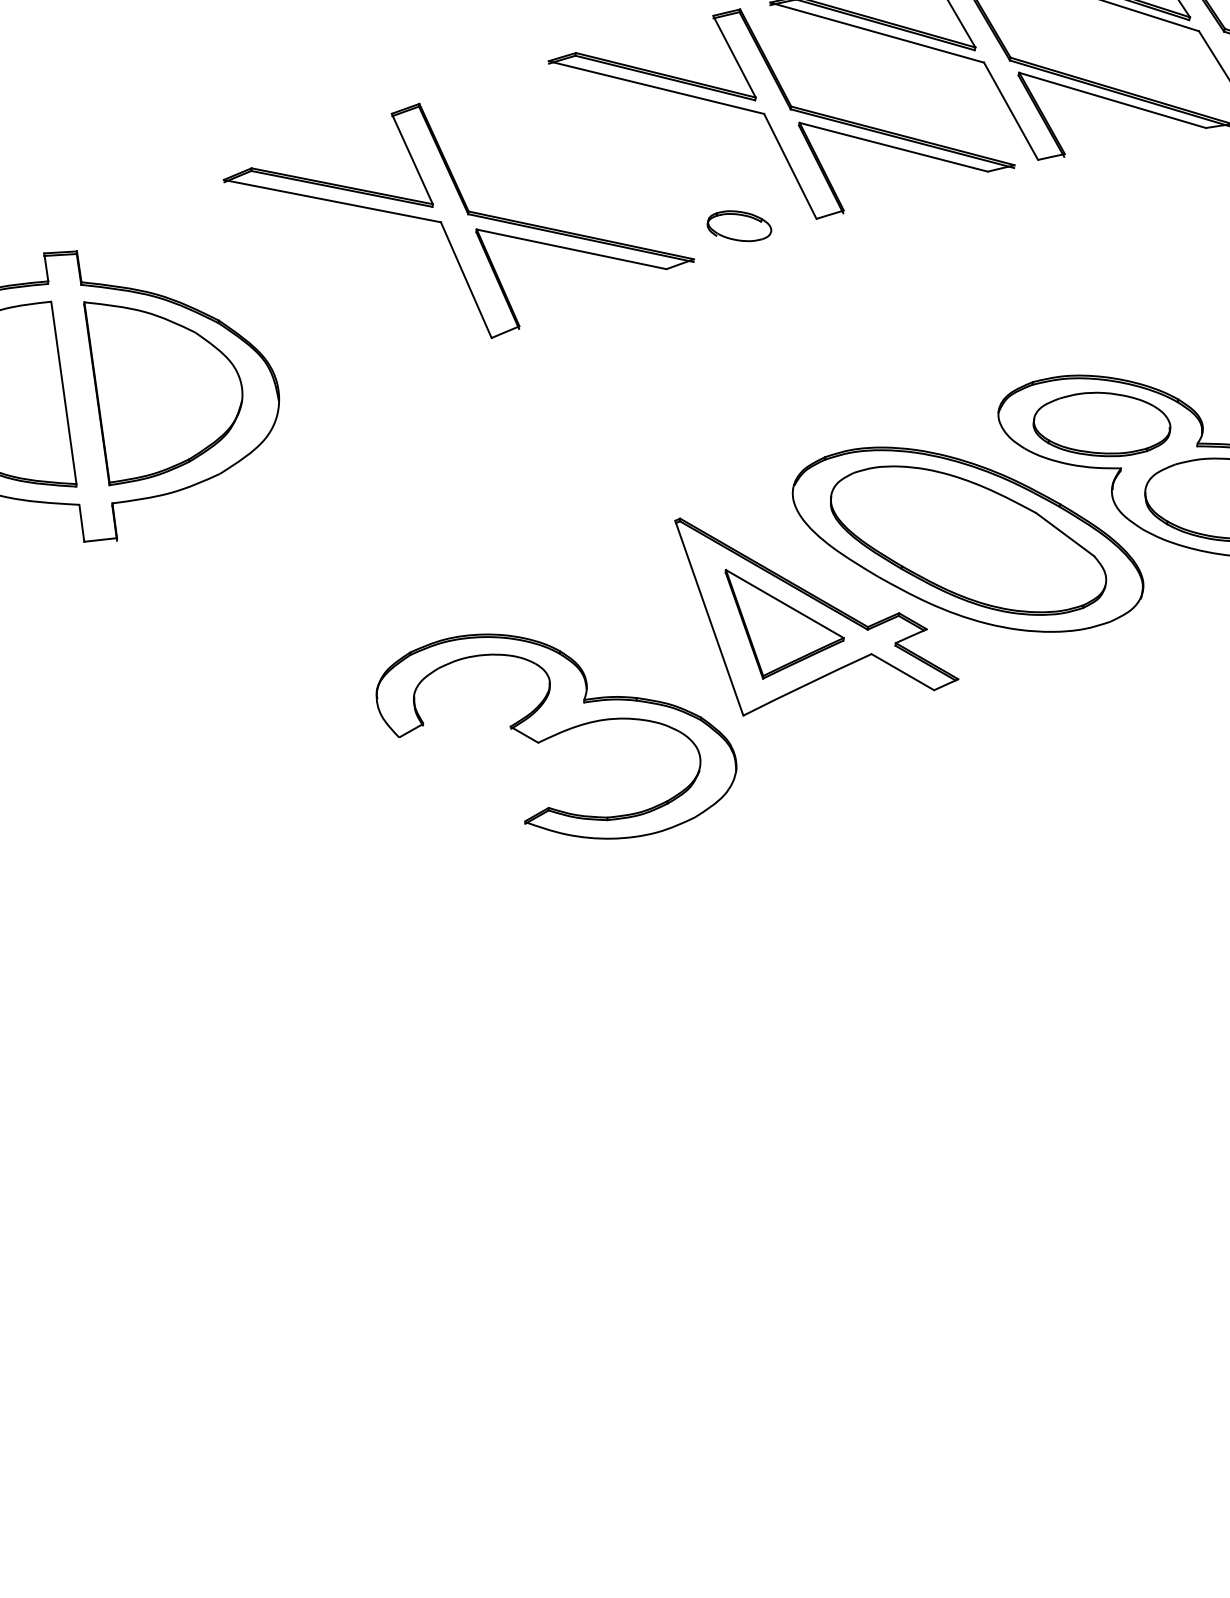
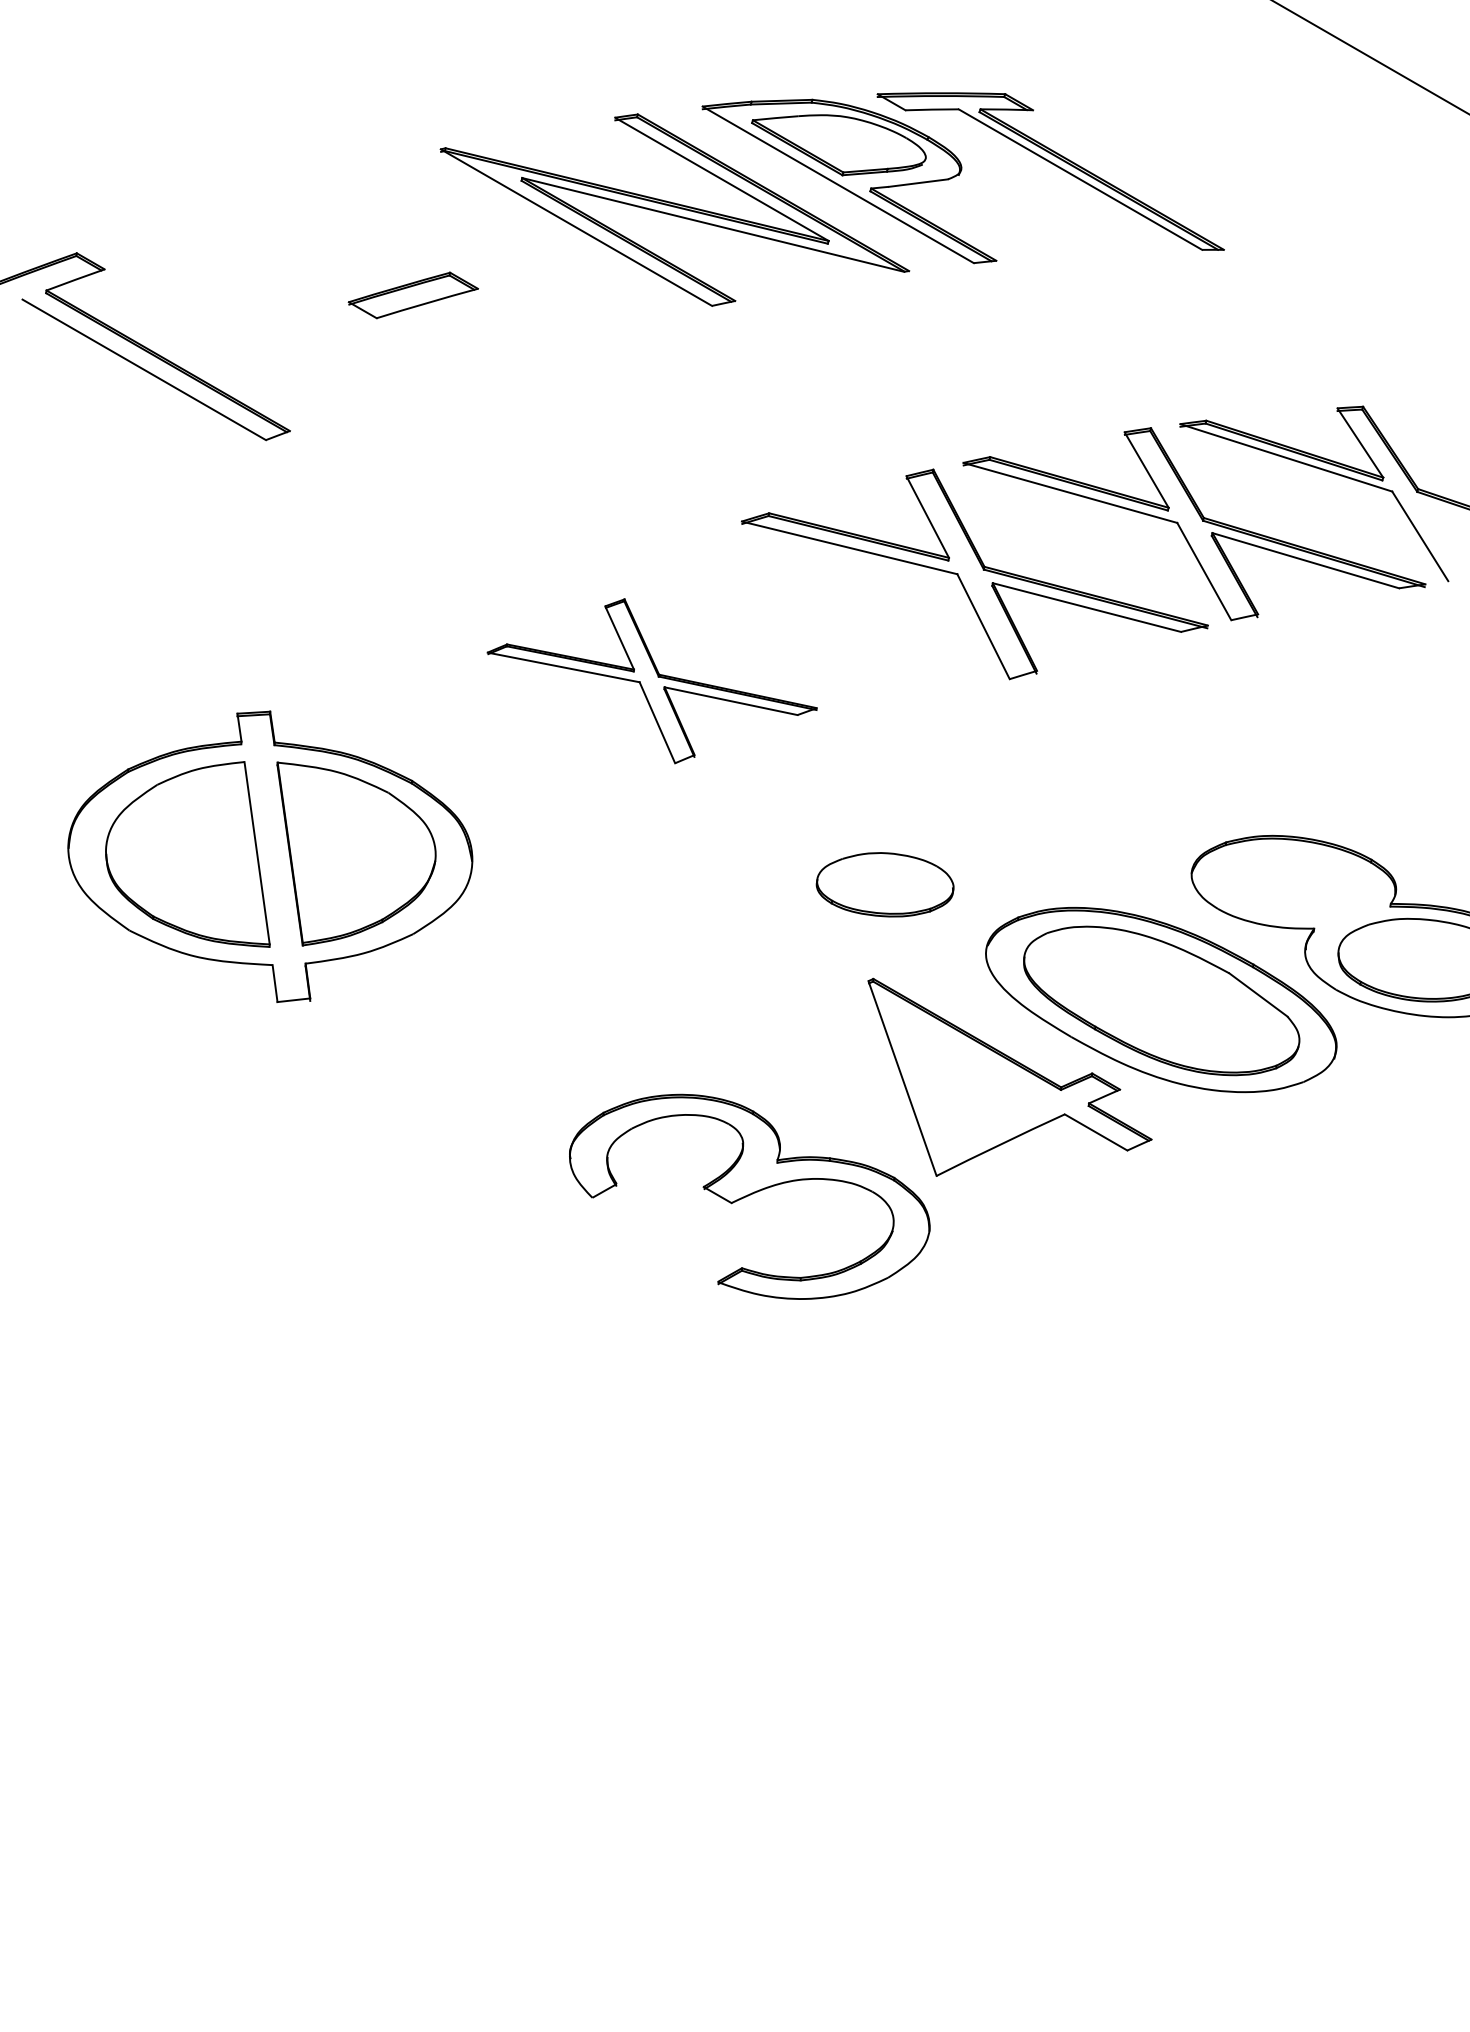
part: (459, 221) -> (652, 681), size x0.7
part: (739, 226) -> (932, 686), removed
part: (1101, 424) -> (884, 884), moved
part: (784, 624) -> (977, 1084), removed

